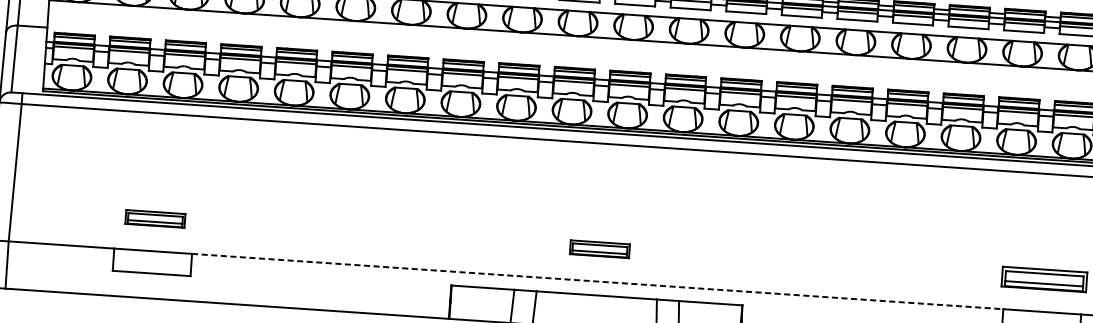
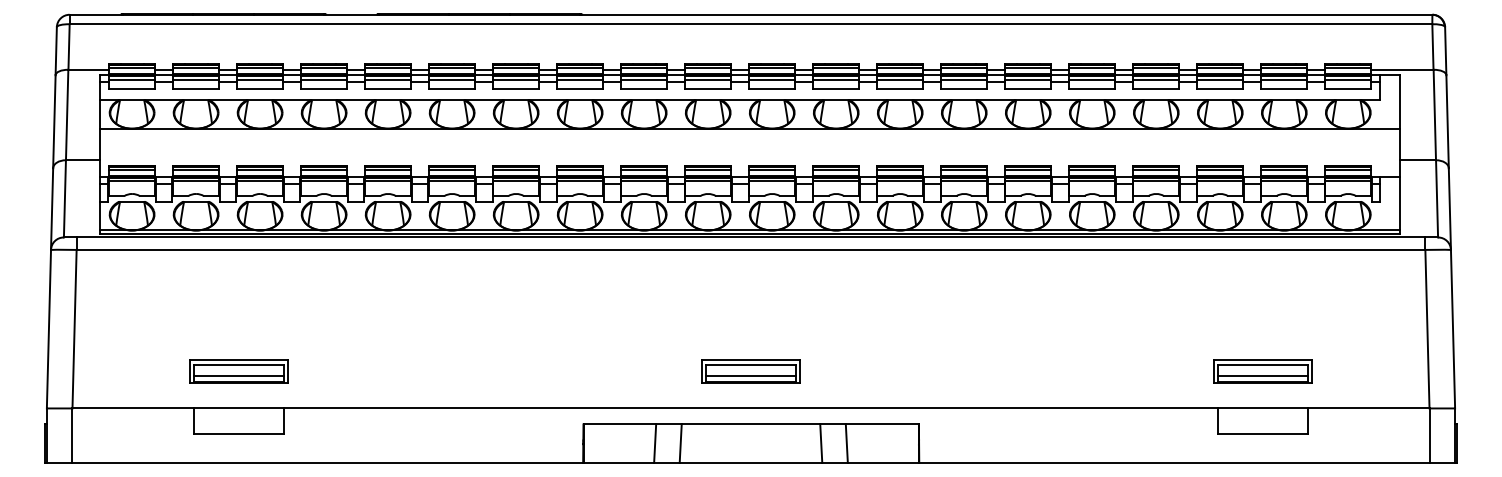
part: (155, 219) -> (238, 371), size x1.43
part: (599, 249) -> (750, 371), size x1.43
line: (598, 281) -> (751, 408), dashed -> solid

